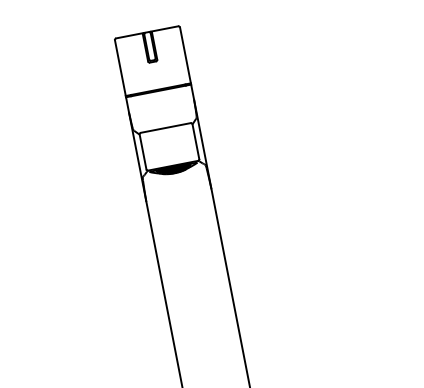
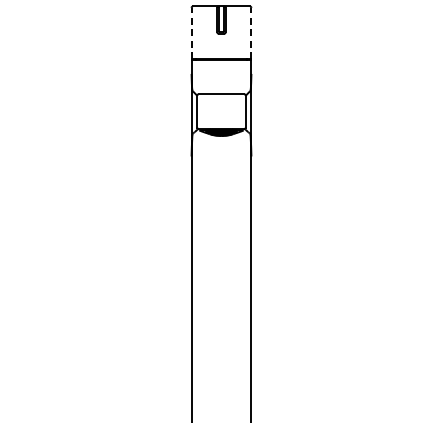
line: (185, 55) -> (251, 33), solid -> dashed
line: (120, 68) -> (191, 33), solid -> dashed

